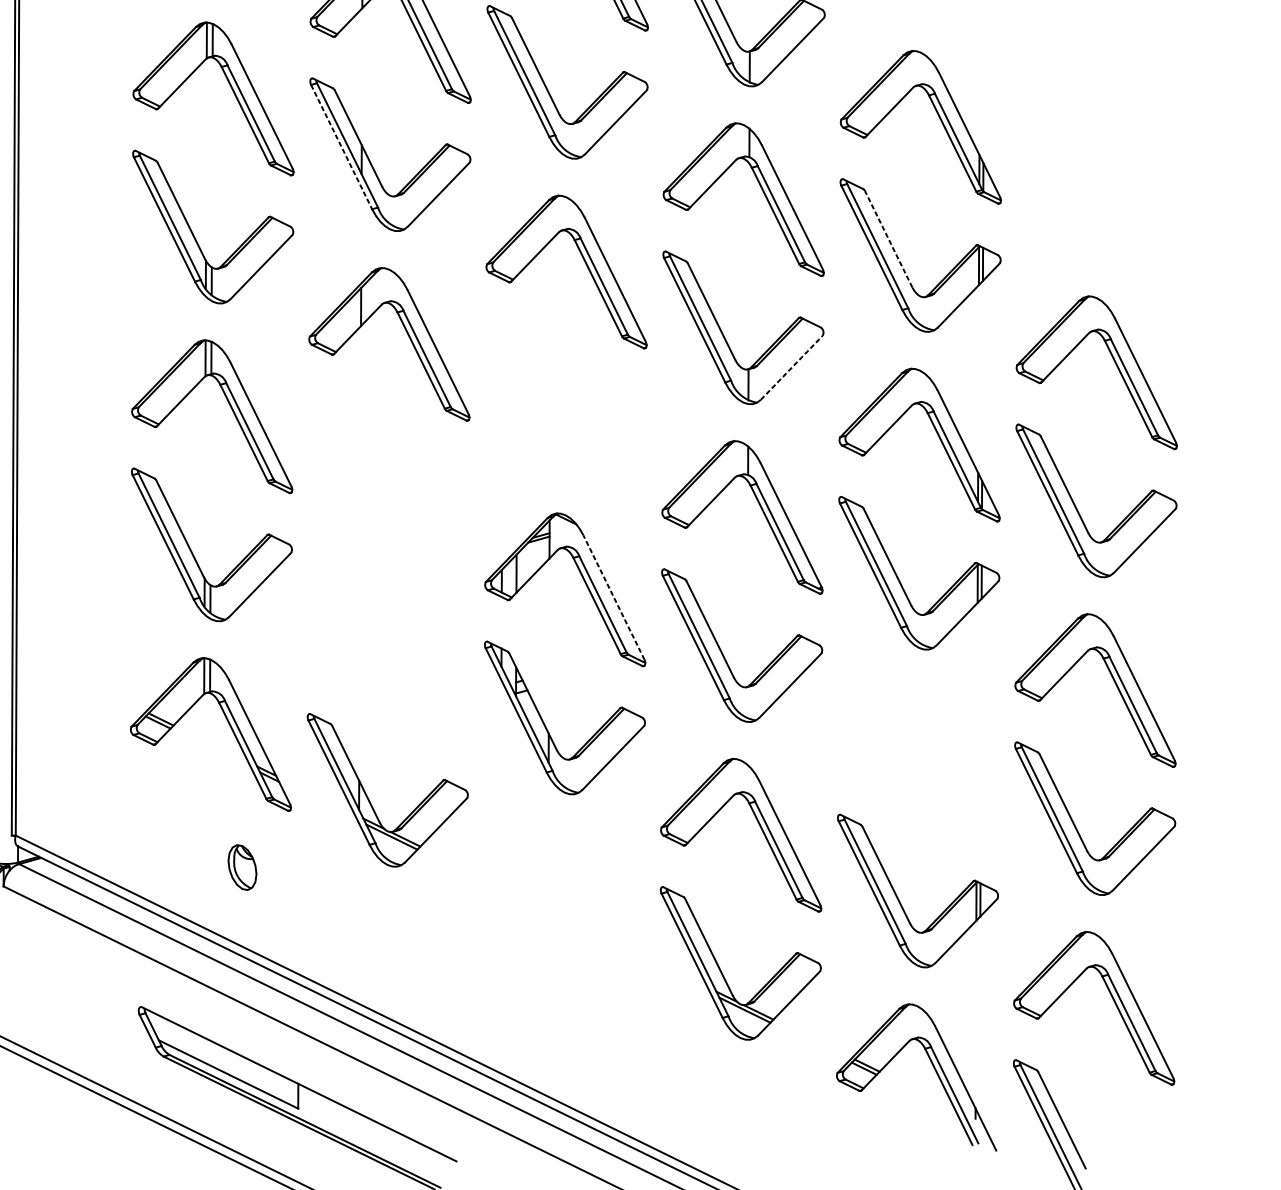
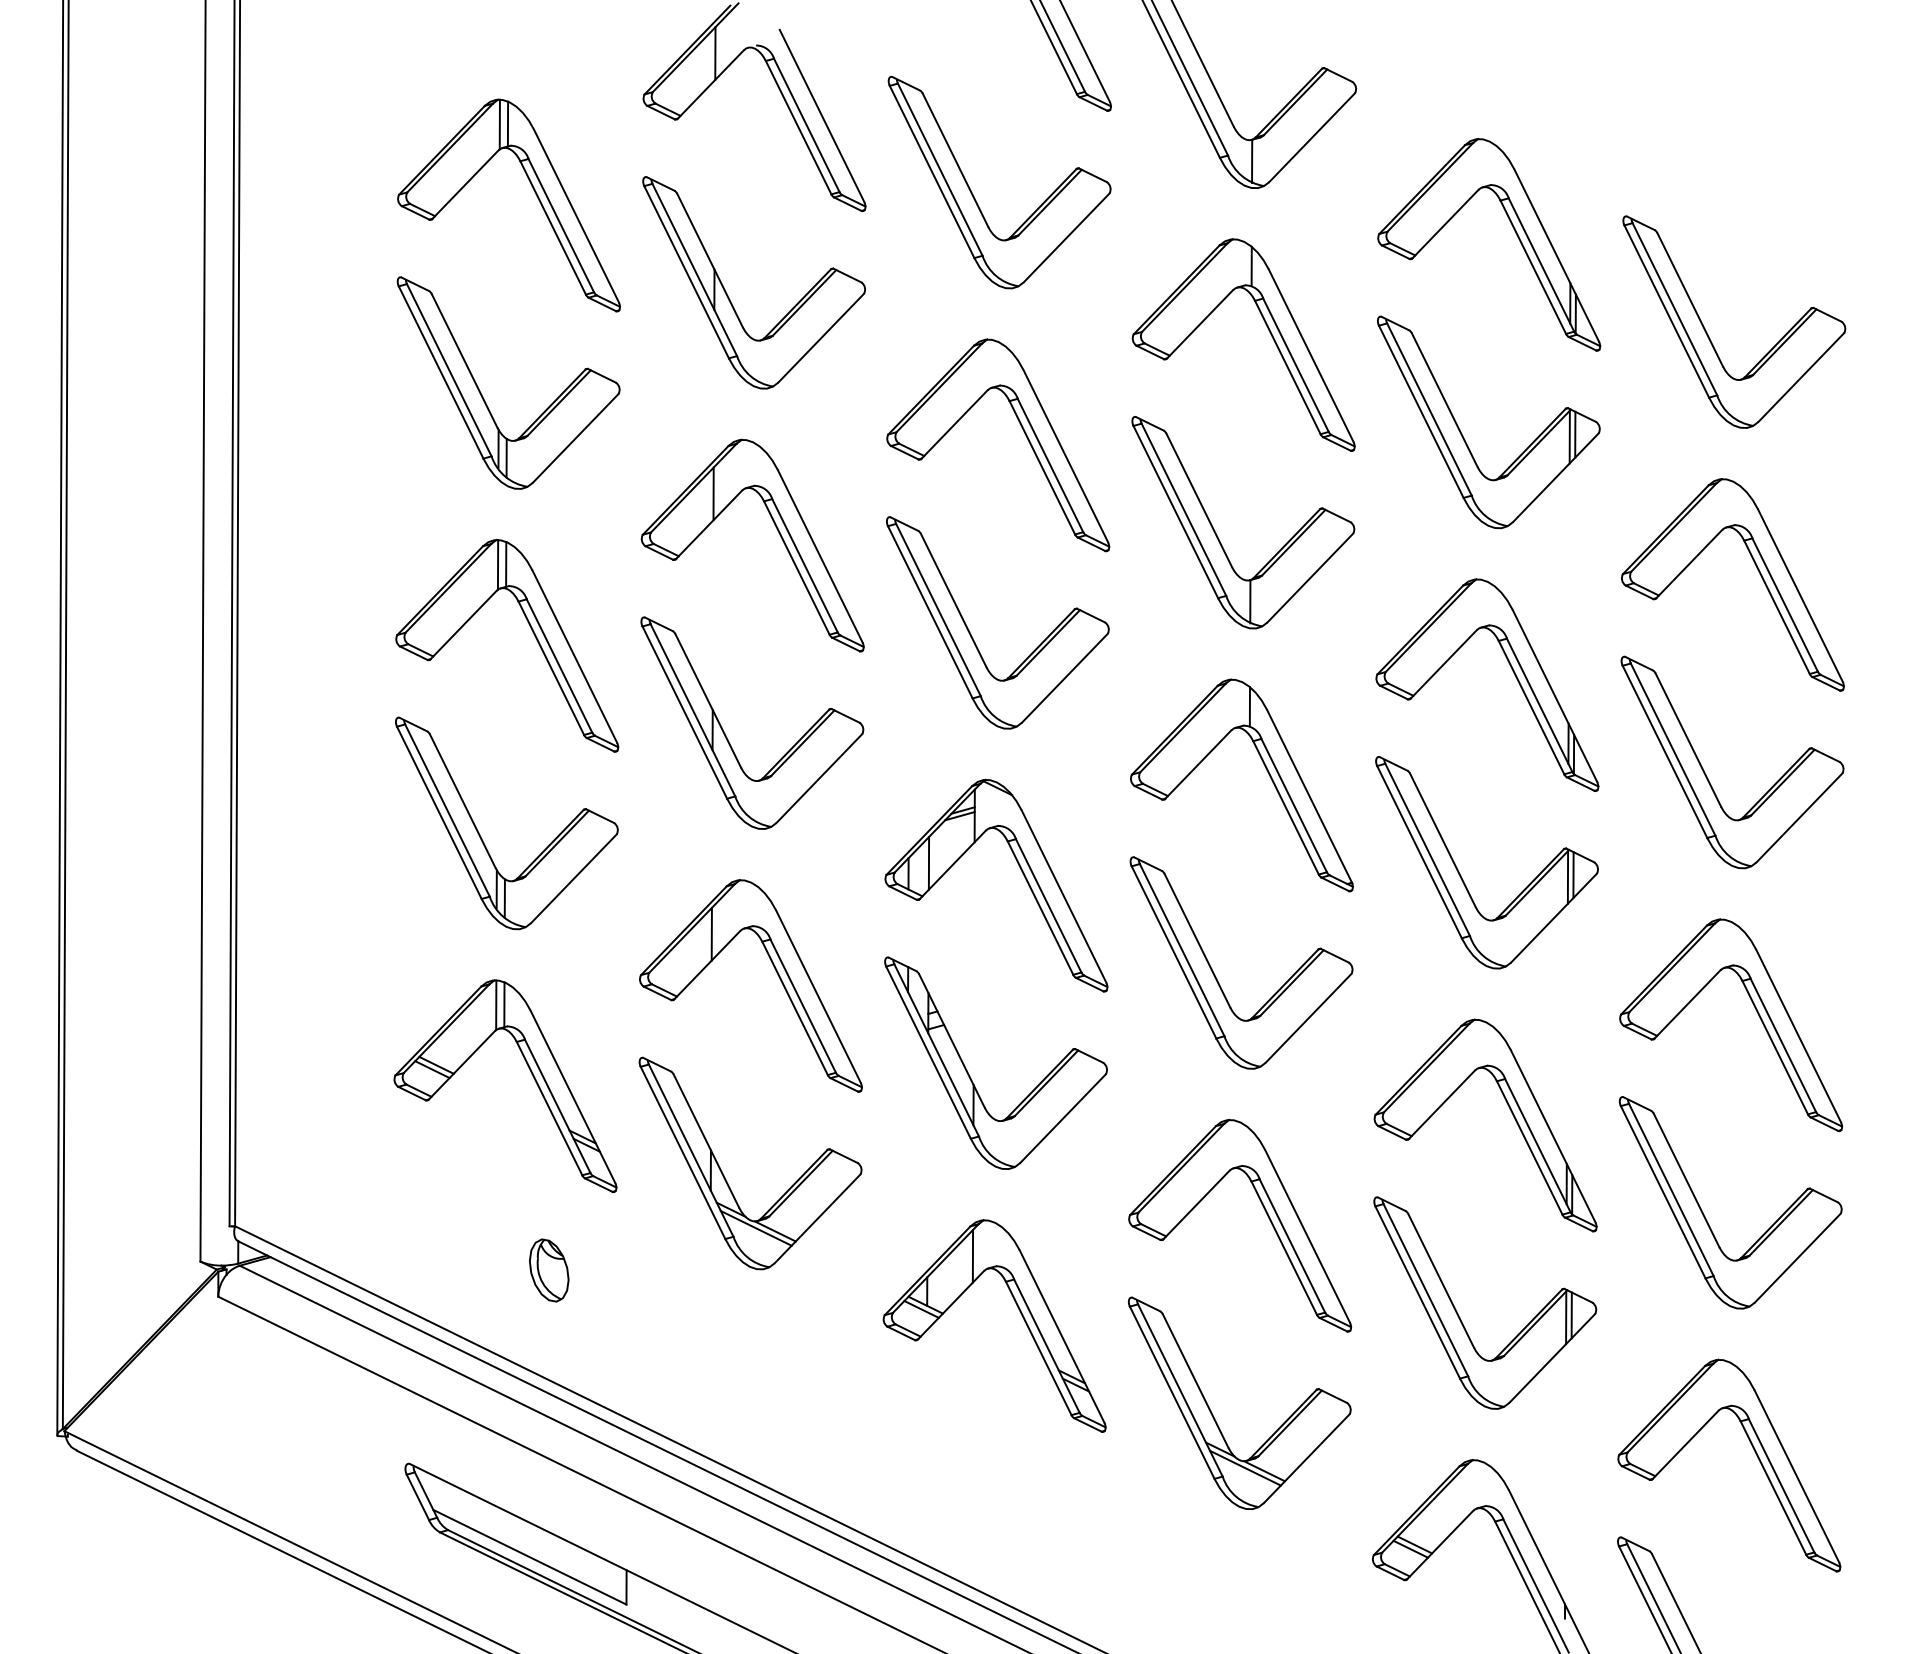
line: (341, 147) -> (686, 272), dashed -> solid
part: (1079, 192) -> (1708, 334), added
line: (888, 238) -> (1444, 399), dashed -> solid
line: (791, 368) -> (1310, 578), dashed -> solid
part: (547, 408) -> (971, 634), added
part: (370, 481) -> (726, 735), added
line: (613, 597) -> (1063, 896), dashed -> solid
part: (406, 653) -> (776, 973), added
part: (936, 754) -> (1511, 1113), added
part: (582, 898) -> (1020, 1313), added

